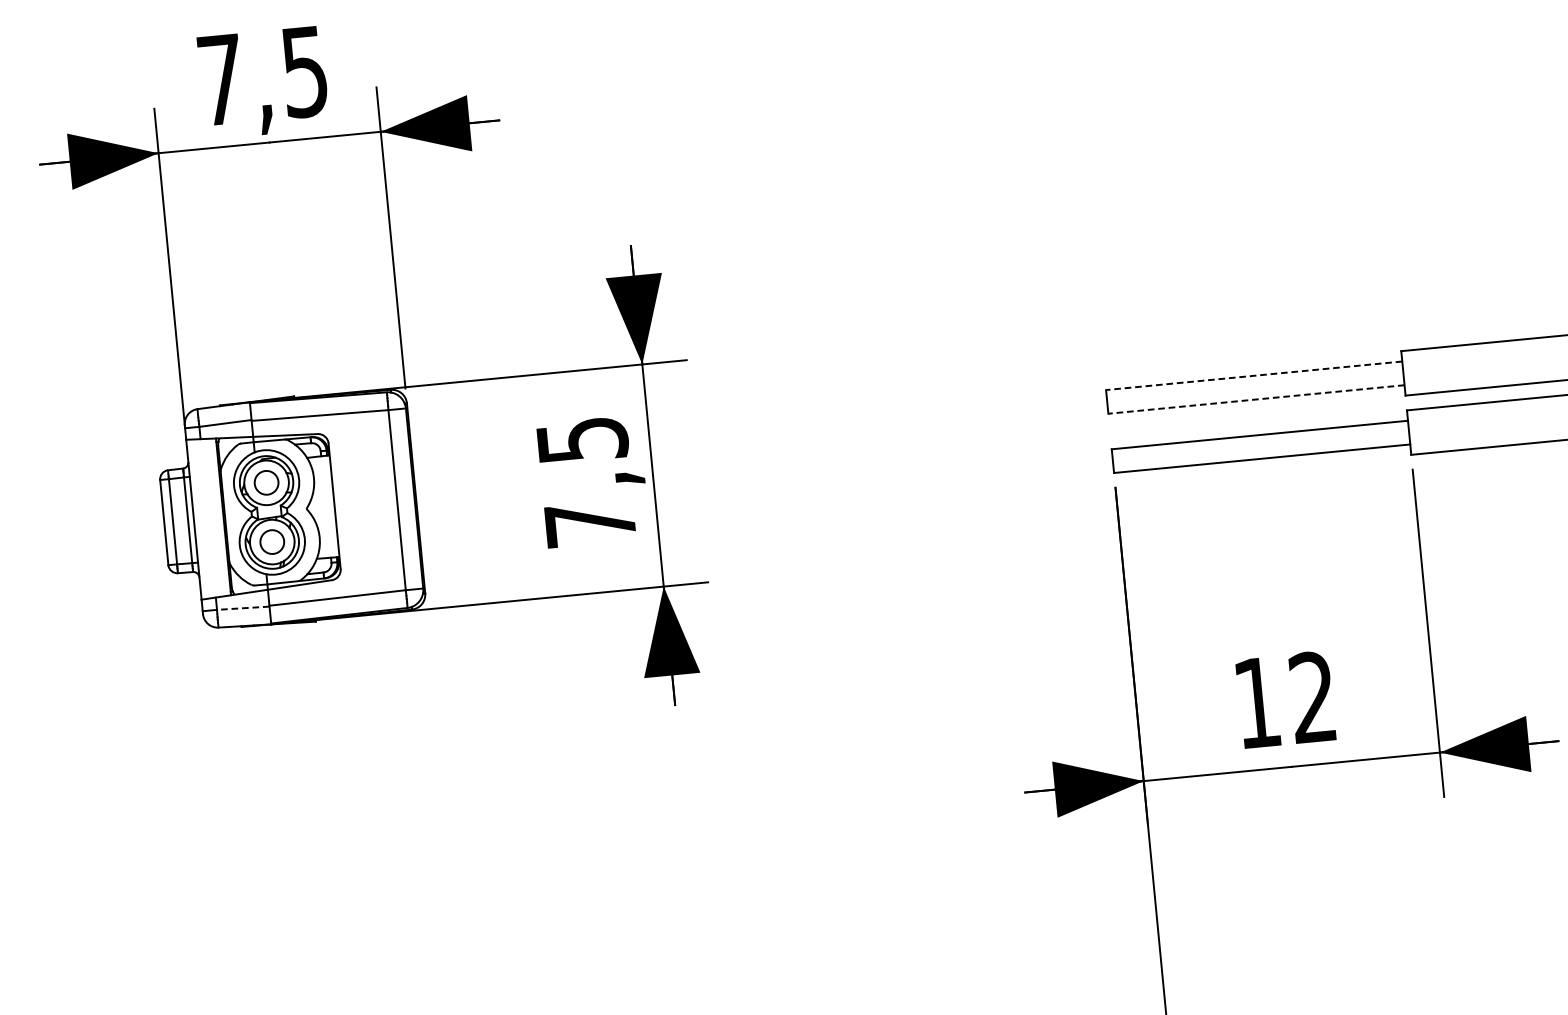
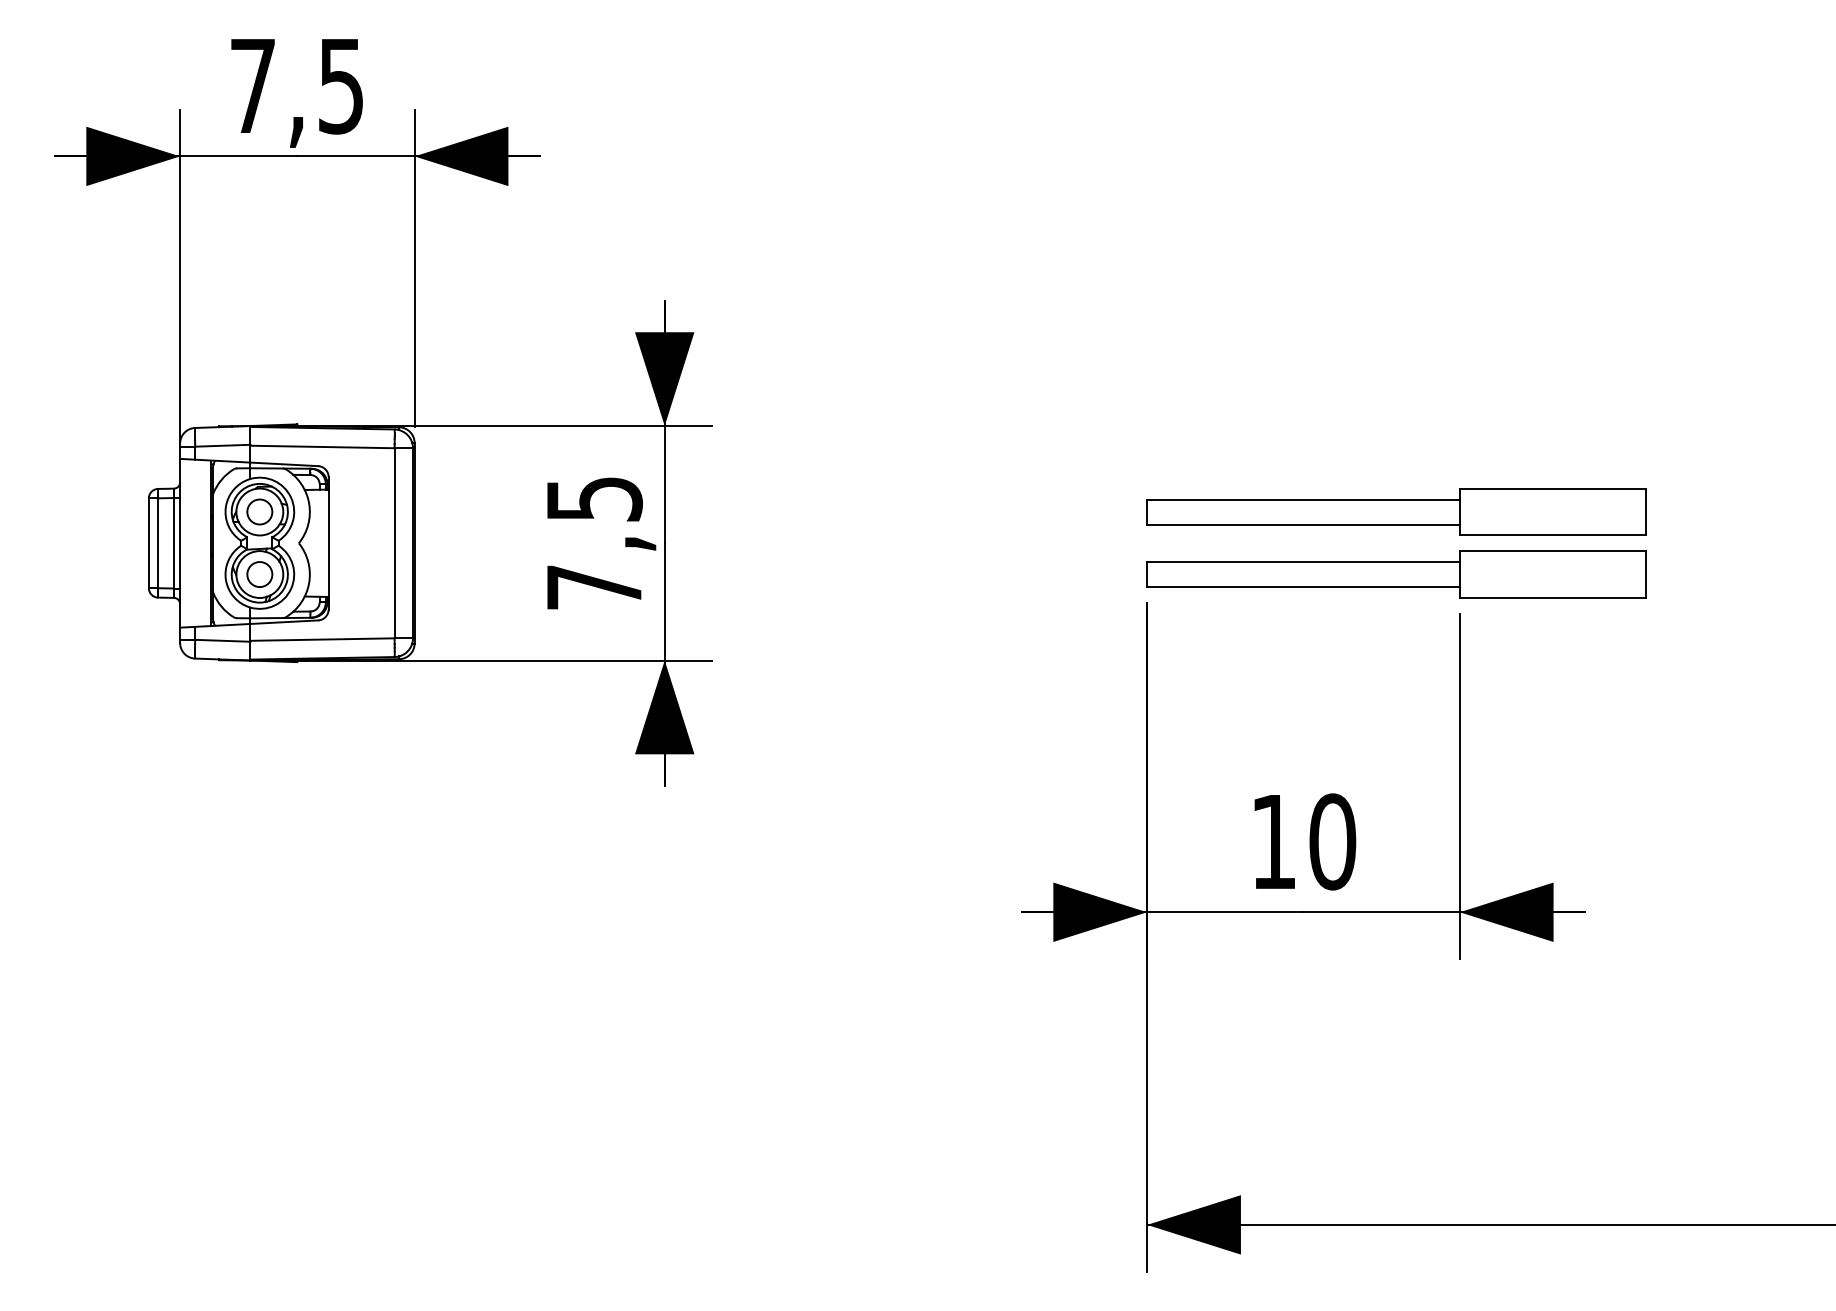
line: (1253, 375) -> (1302, 499), dashed -> solid
line: (1255, 399) -> (1302, 524), dashed -> solid
line: (242, 607) -> (222, 640), dashed -> solid
text: (1312, 697) -> (1332, 841), 12 -> 10

